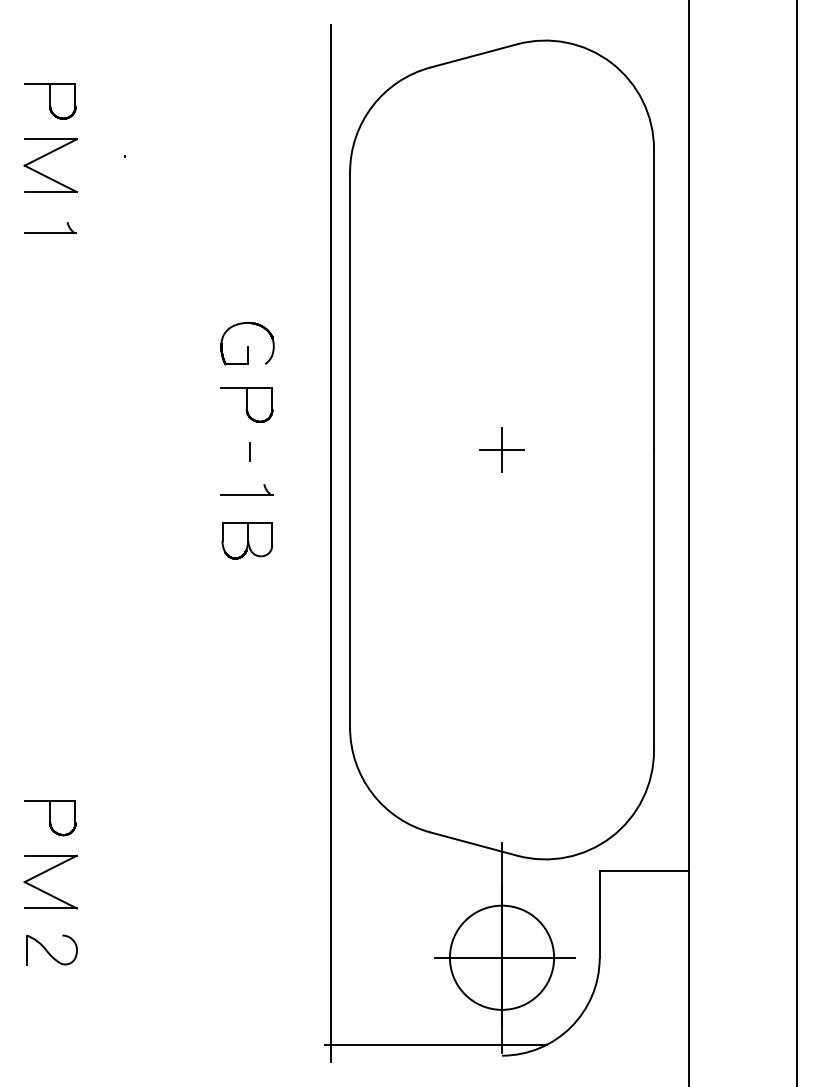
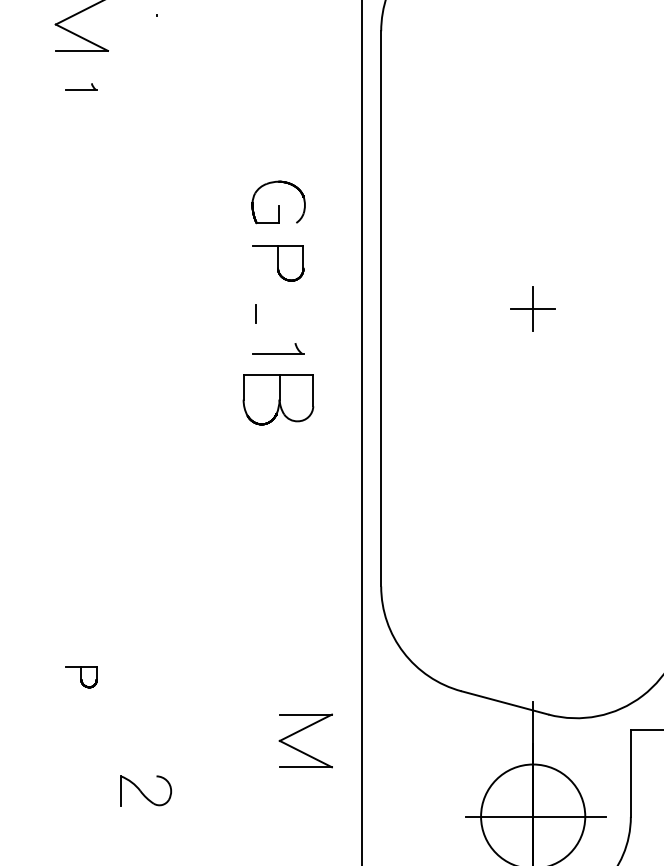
part: (50, 227) -> (81, 86), size x0.6
line: (249, 451) -> (255, 313), moved
part: (247, 540) -> (278, 399), size x1.4
part: (50, 818) -> (81, 677), size x0.6
part: (46, 872) -> (301, 731), moved
part: (51, 949) -> (145, 790), moved

